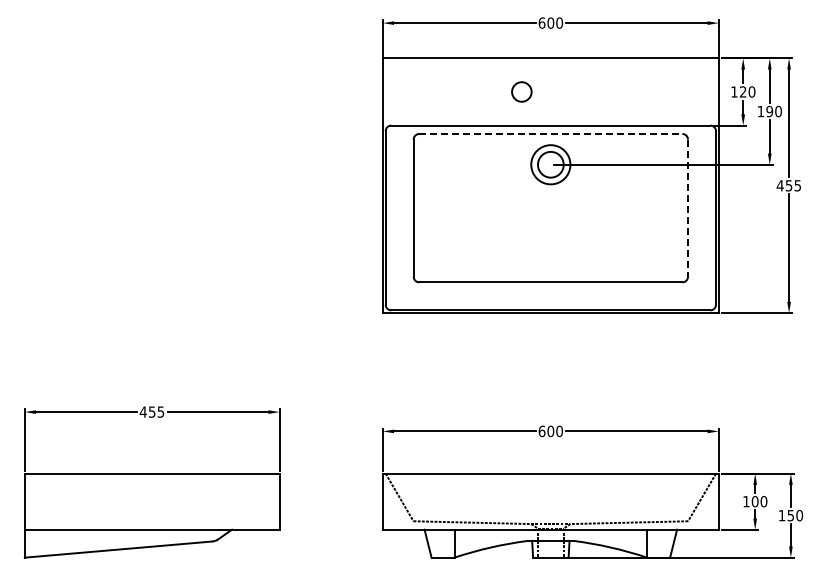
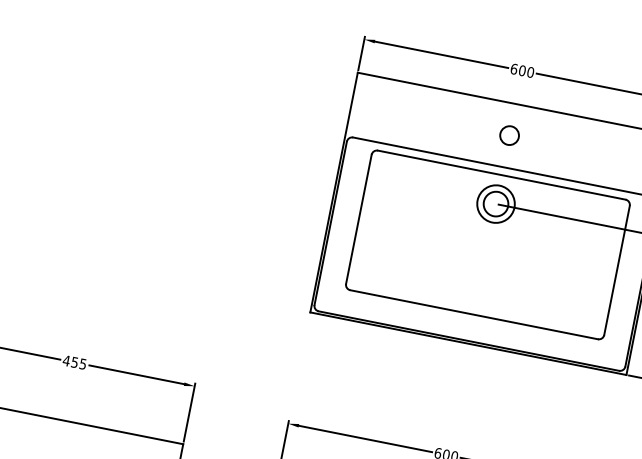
circle: (521, 91) -> (509, 135), moved
line: (550, 133) -> (501, 174), dashed -> solid
line: (688, 208) -> (617, 270), dashed -> solid

